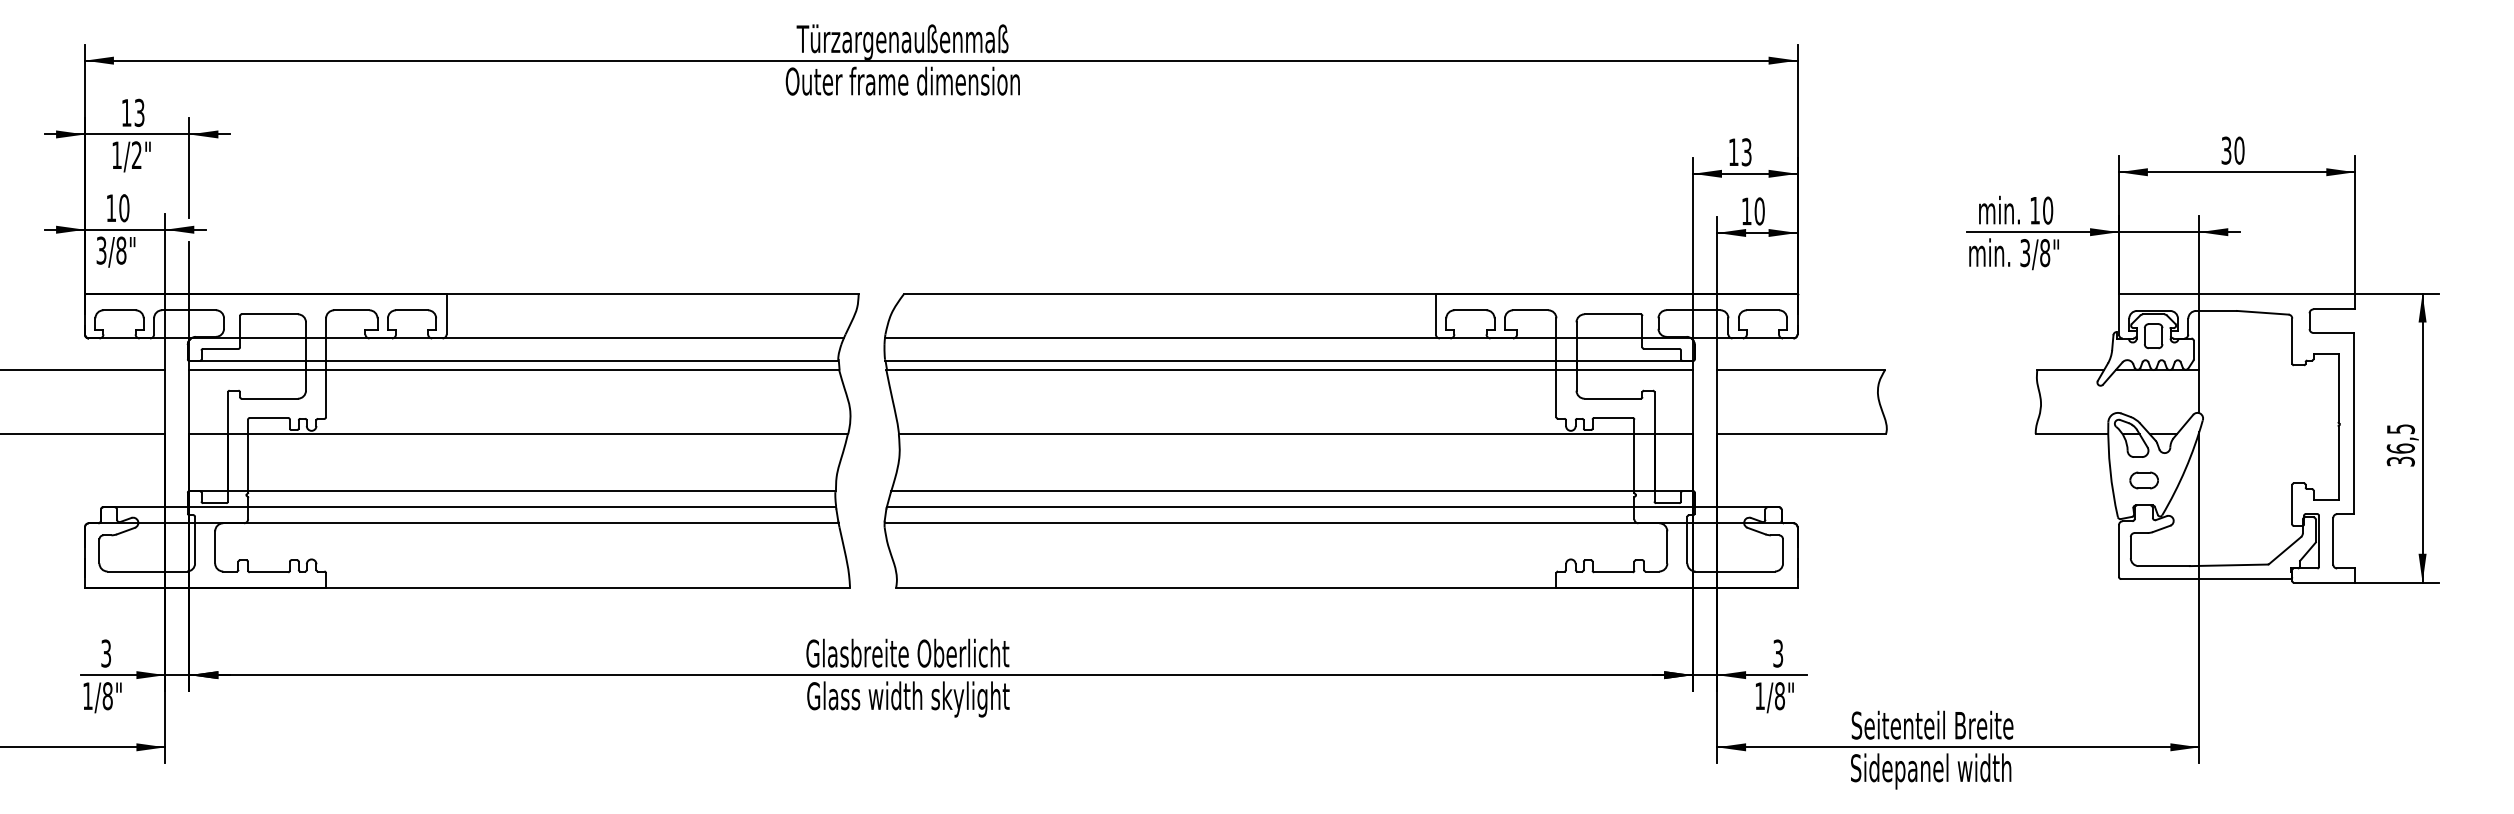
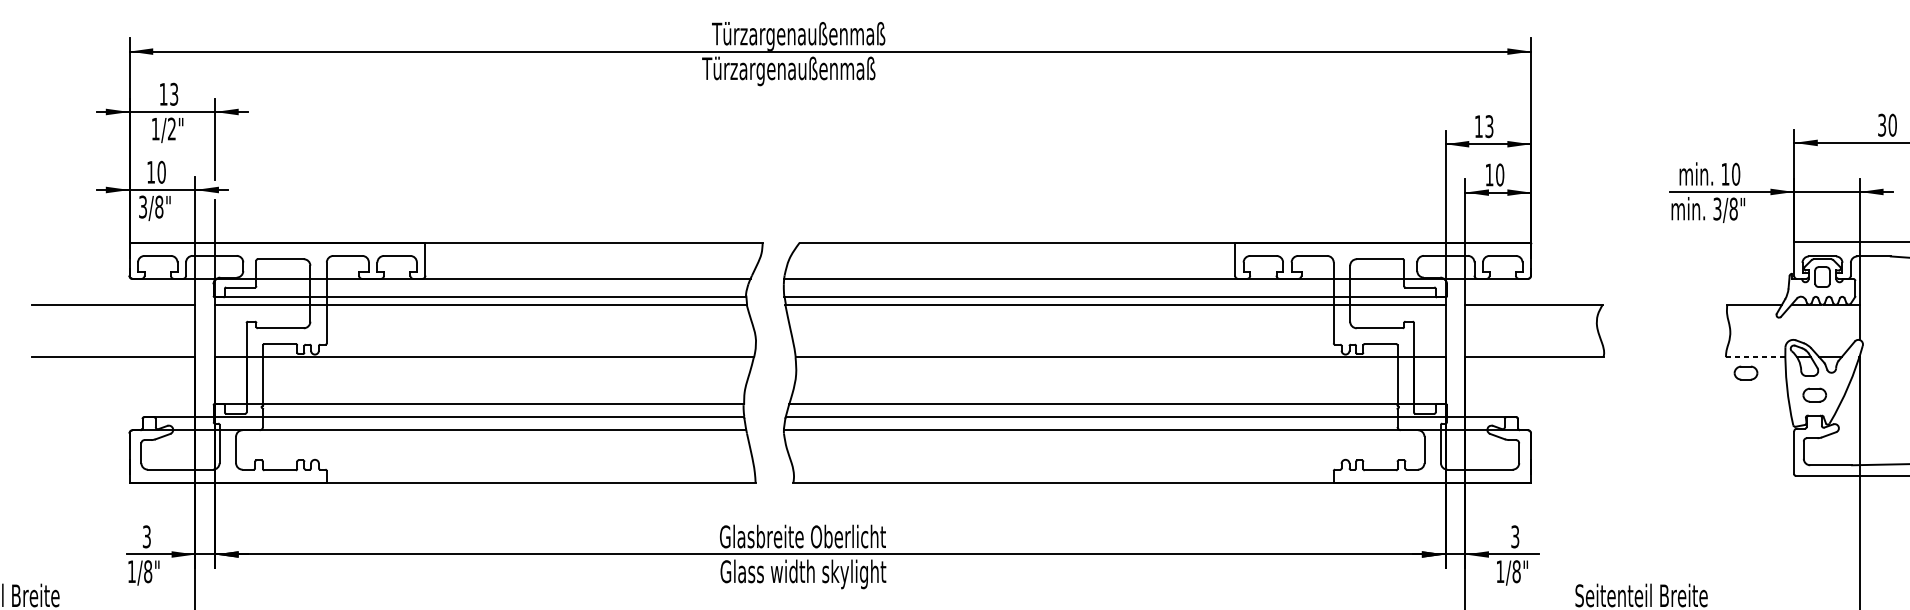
text: (901, 84) -> (797, 71), Outer frame dimension -> Türzargenaußenmaß
line: (2071, 434) -> (1755, 357), solid -> dashed
part: (2059, 453) -> (1745, 373), added

